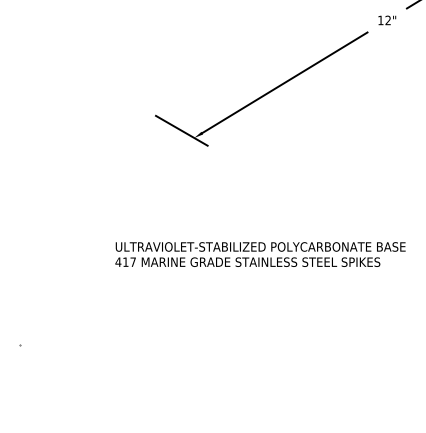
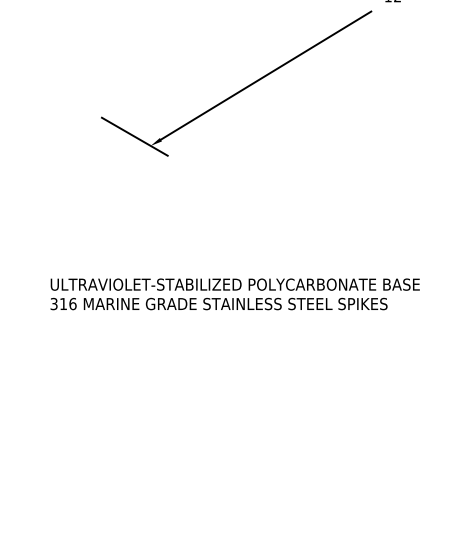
text: (125, 261) -> (63, 303), 417 -> 316

